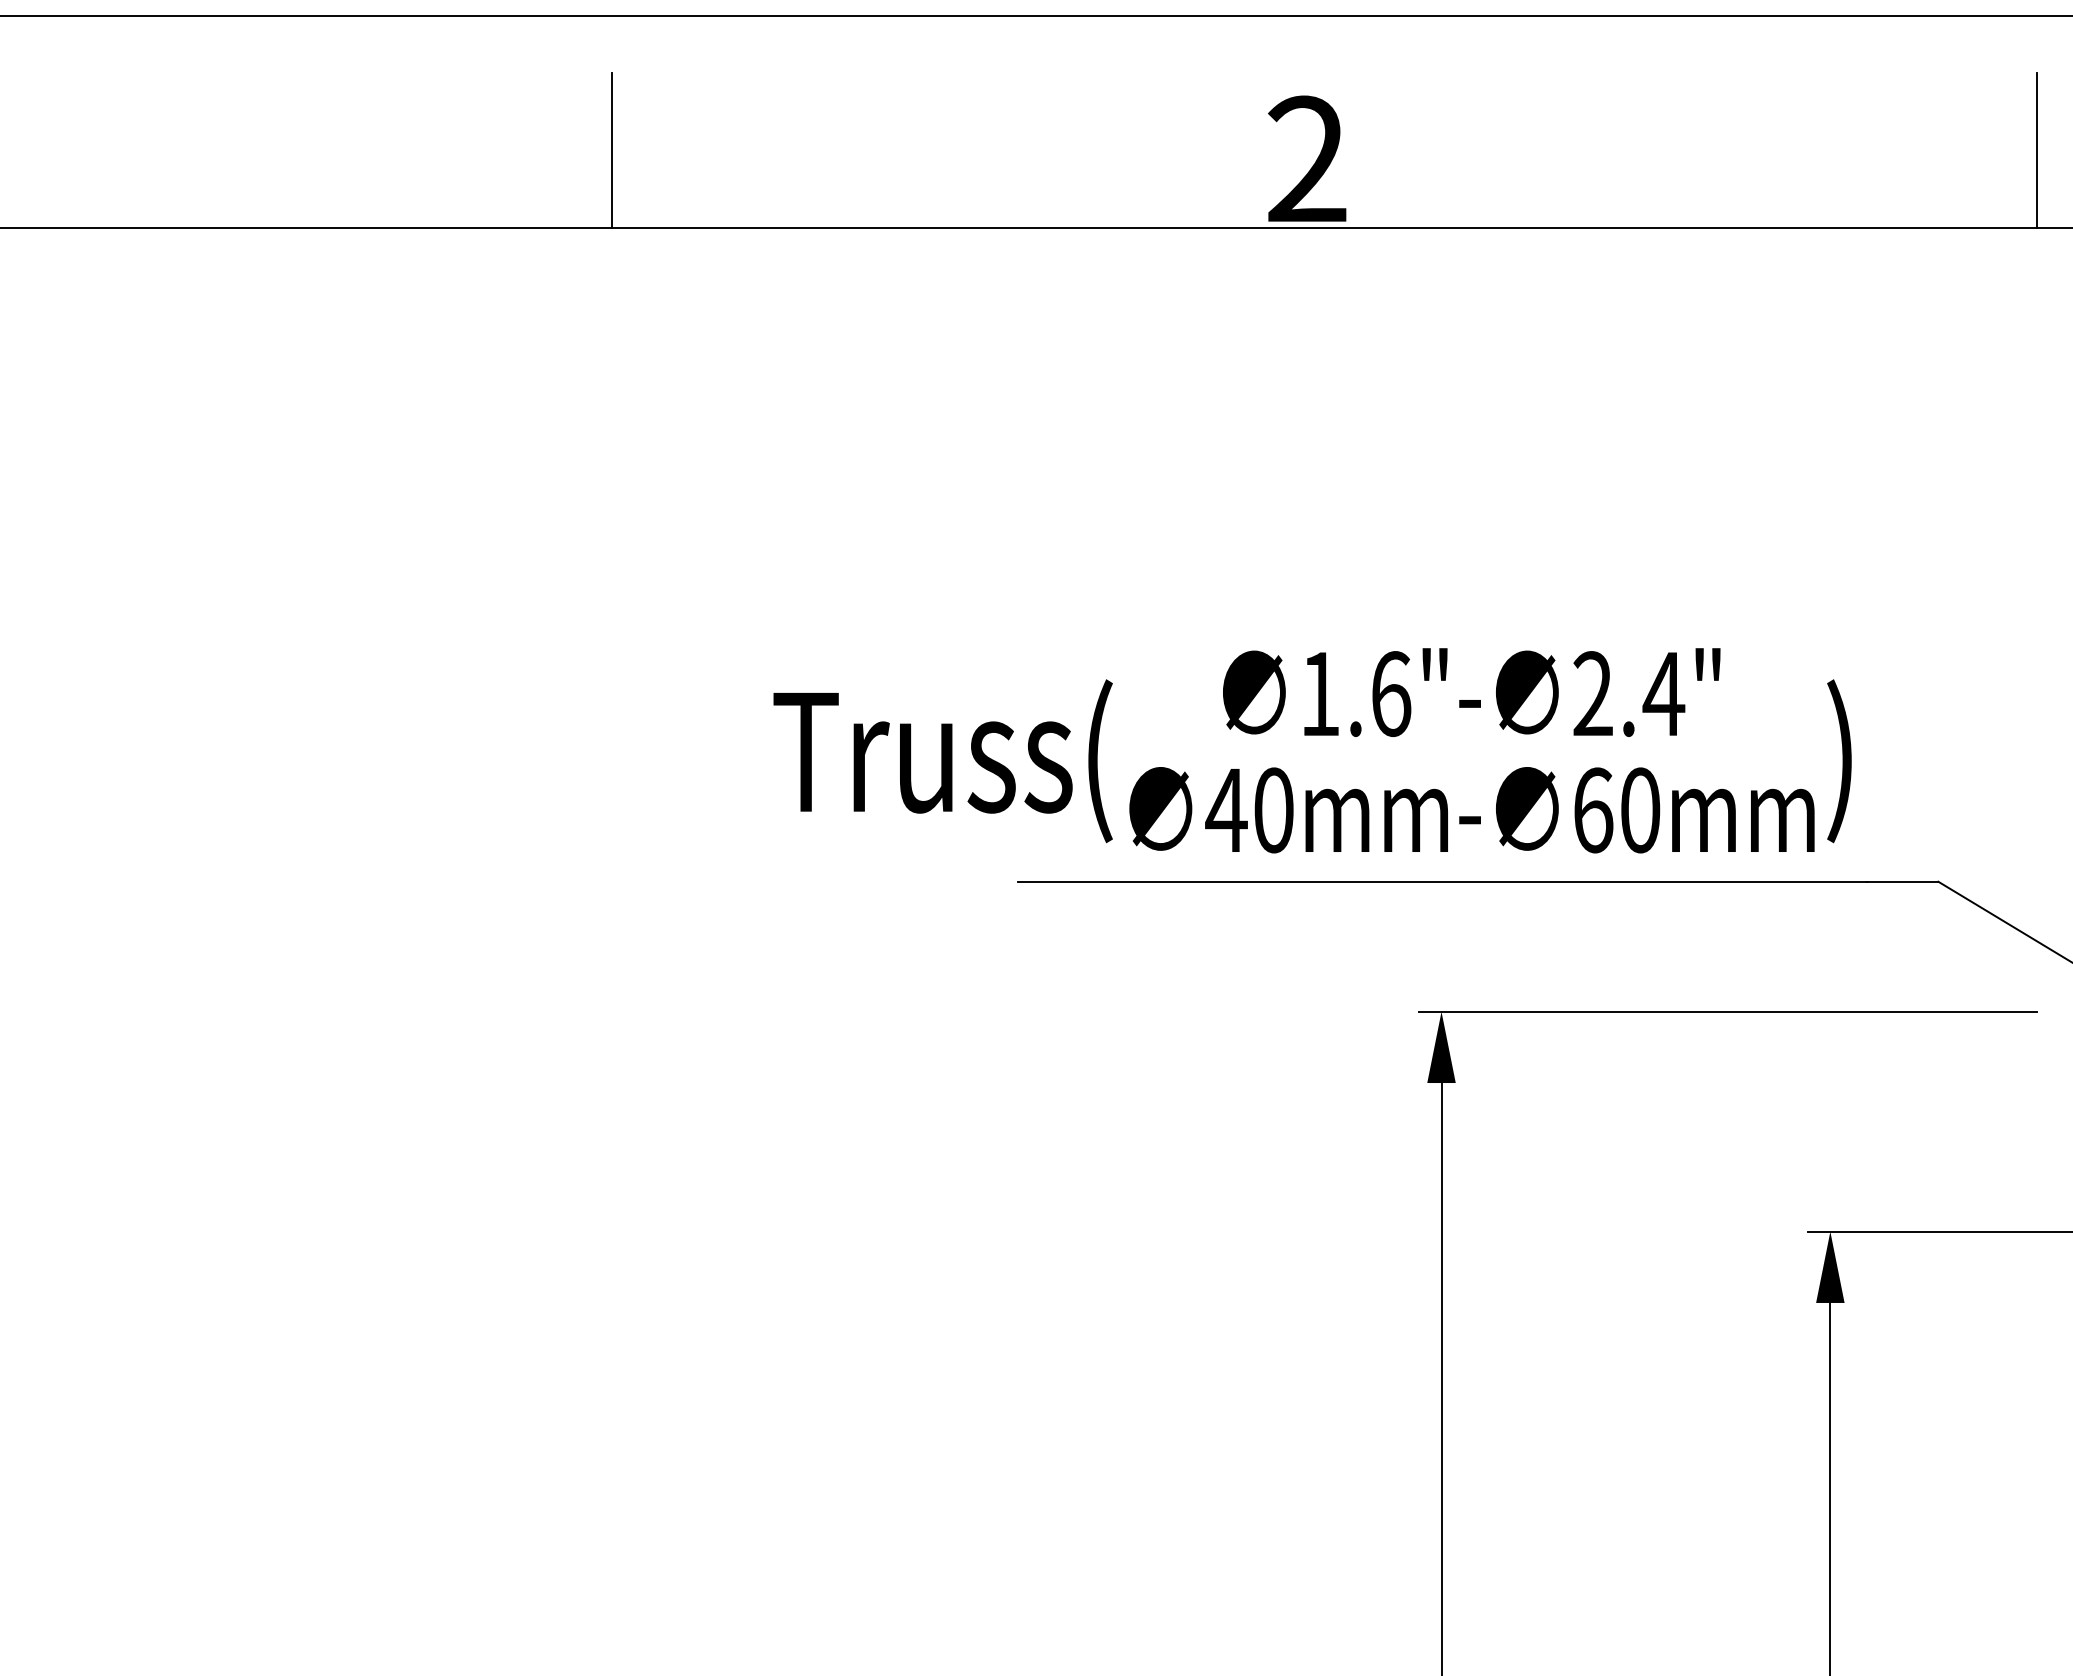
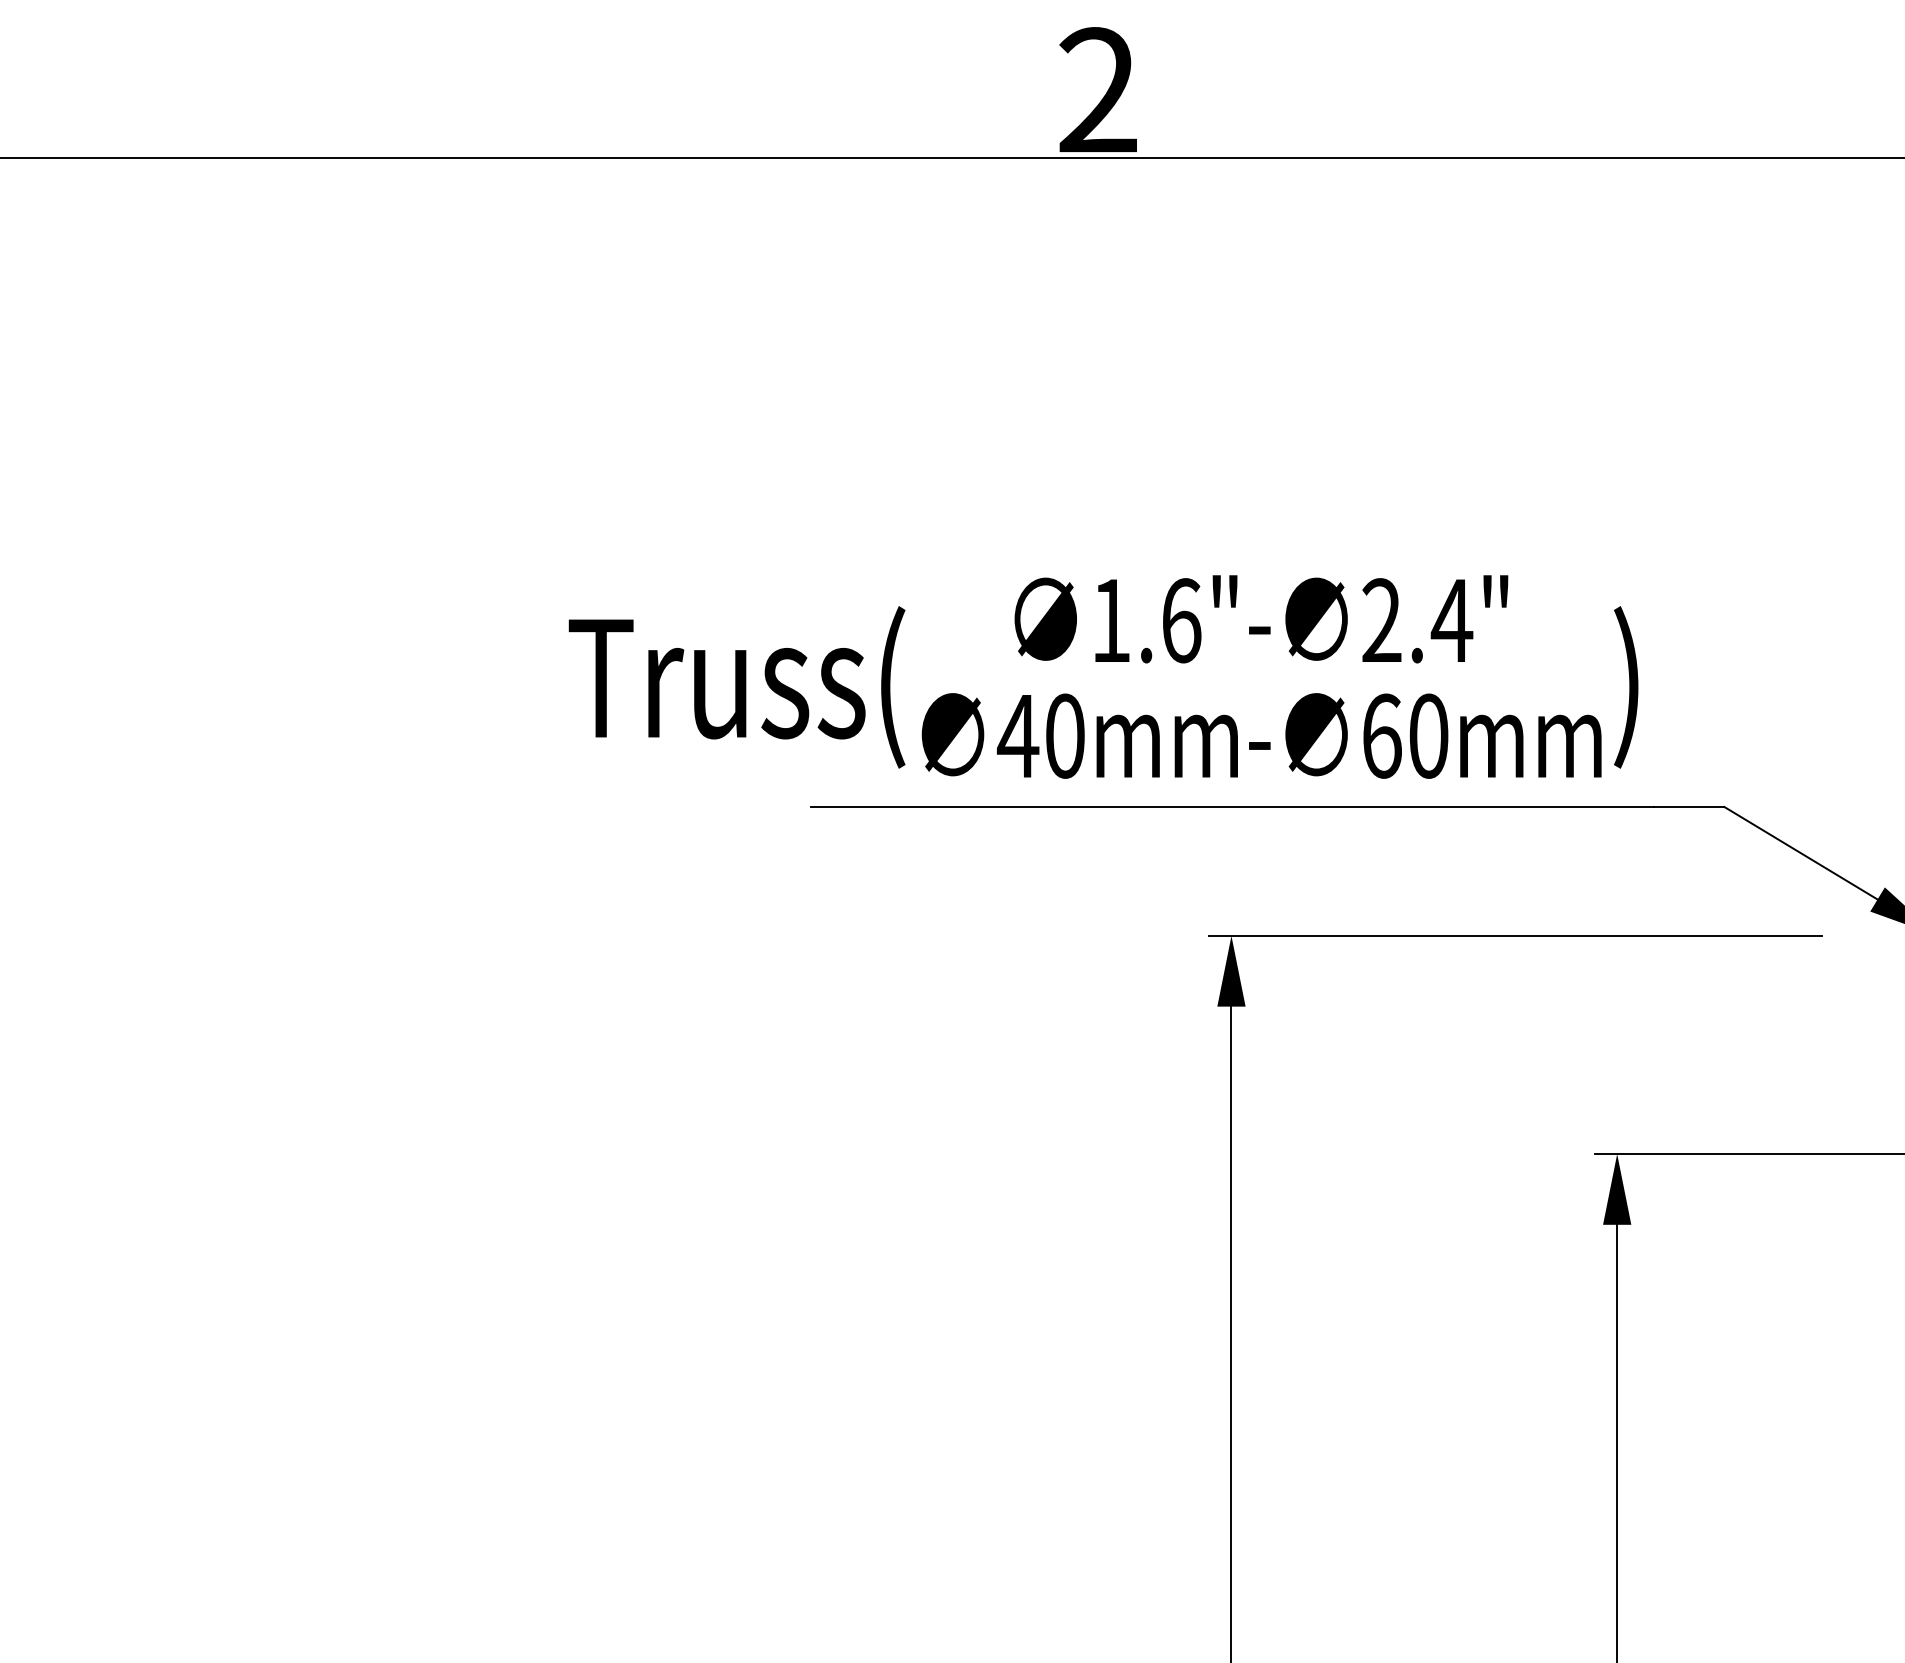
line: (611, 150) -> (408, 81), removed
line: (2036, 150) -> (1821, 81), removed

